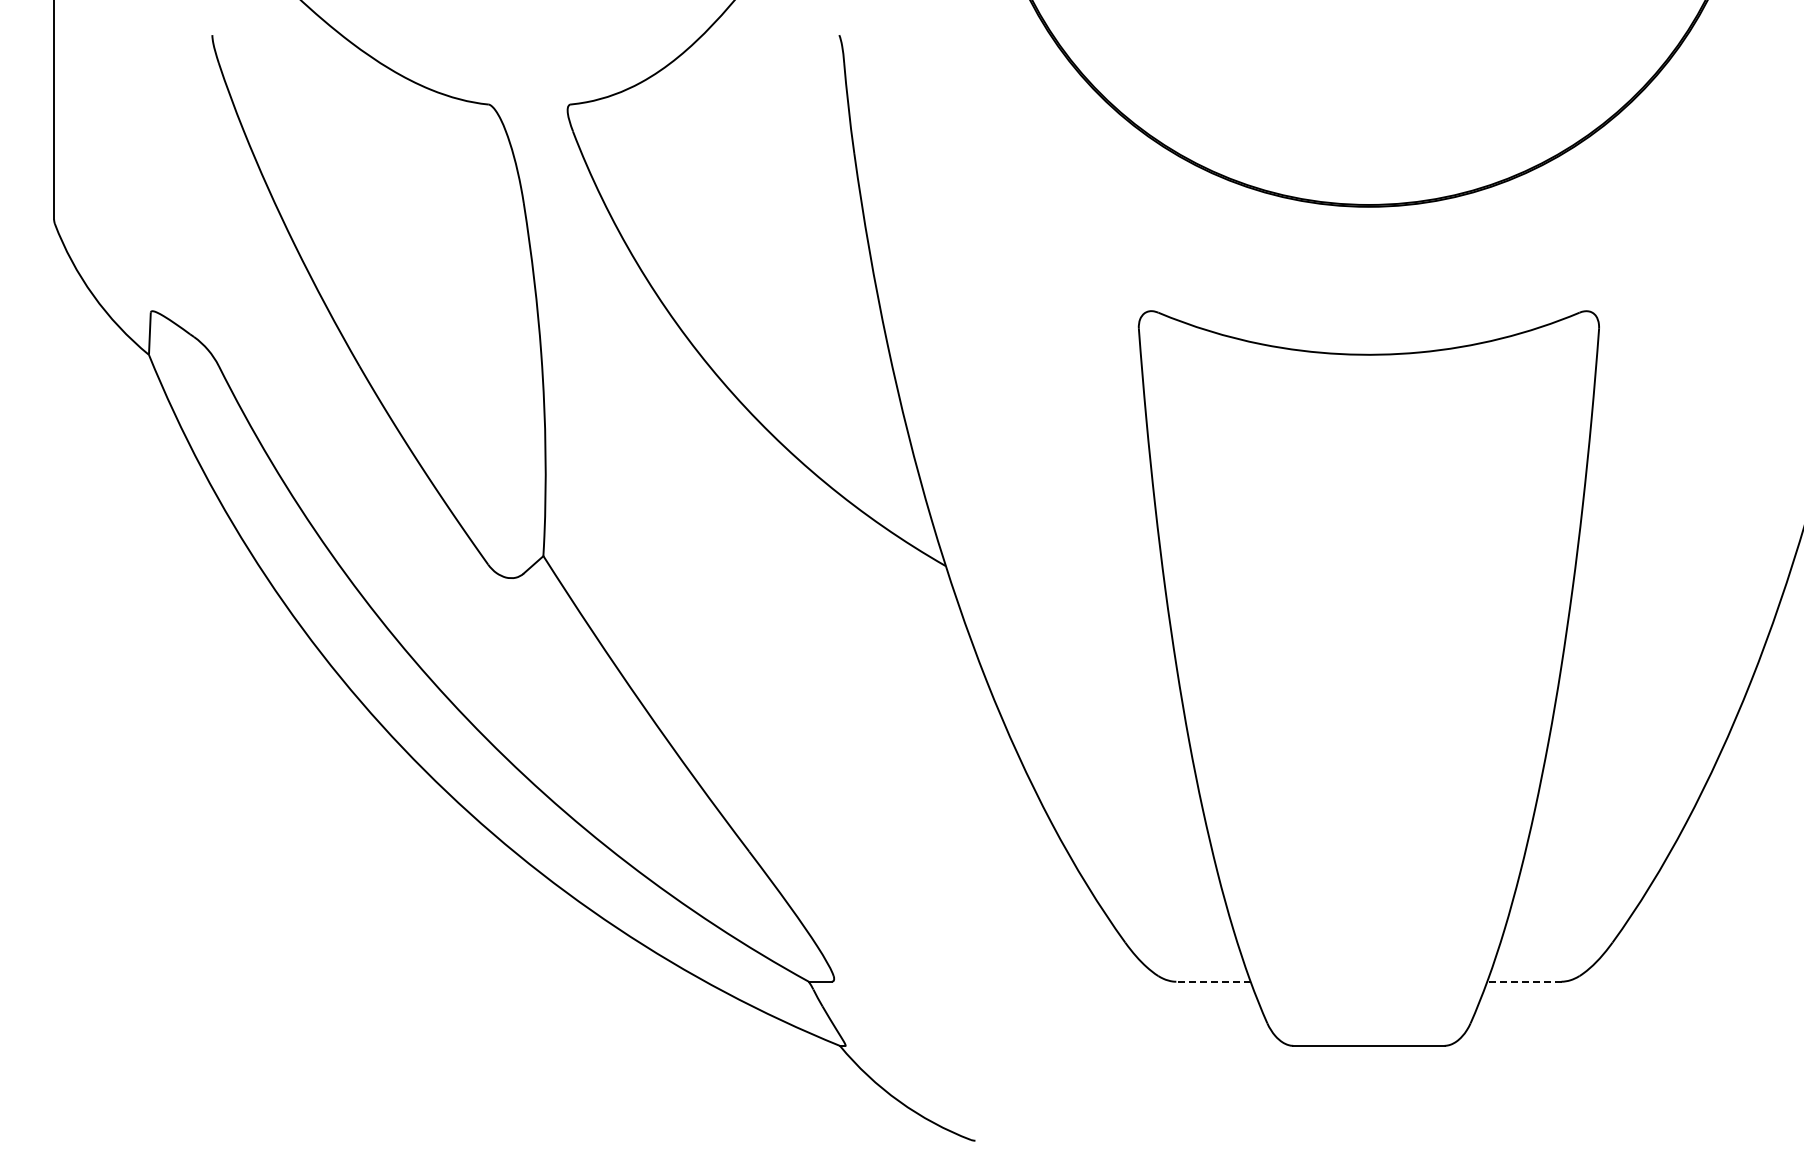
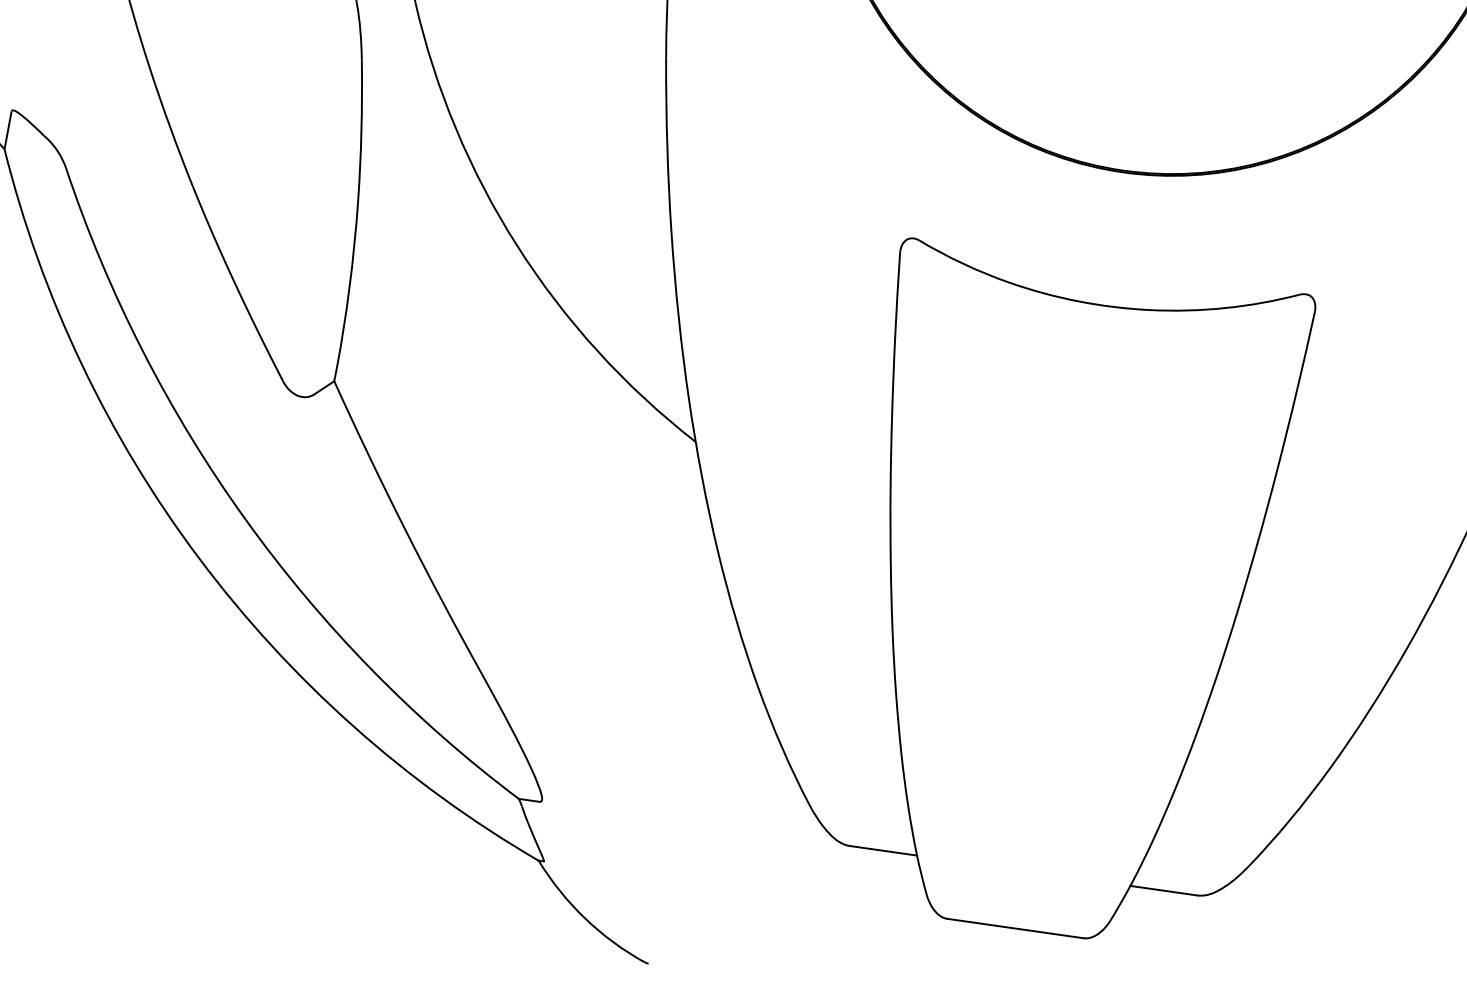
line: (1212, 981) -> (882, 850), dashed -> solid
line: (1523, 981) -> (1163, 890), dashed -> solid

